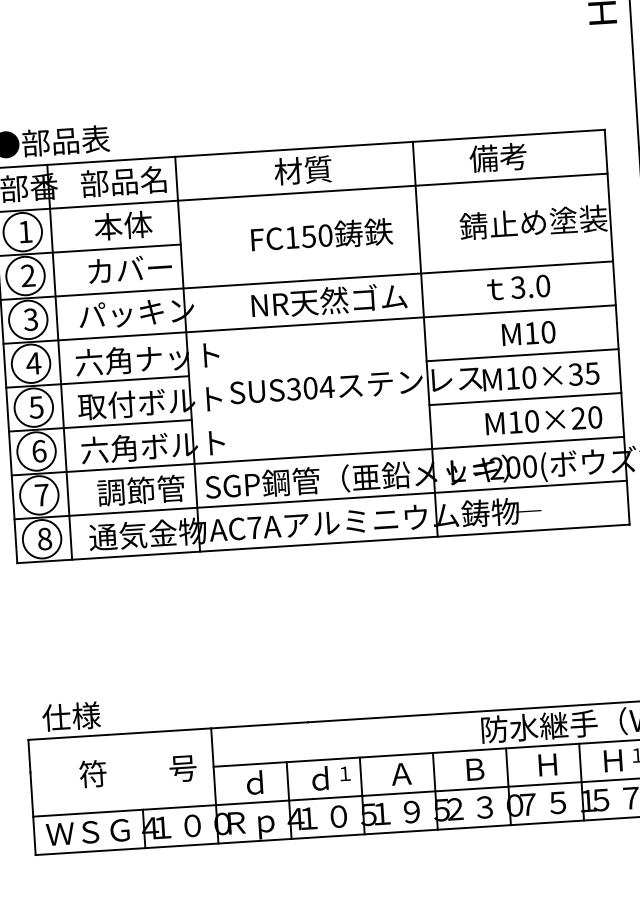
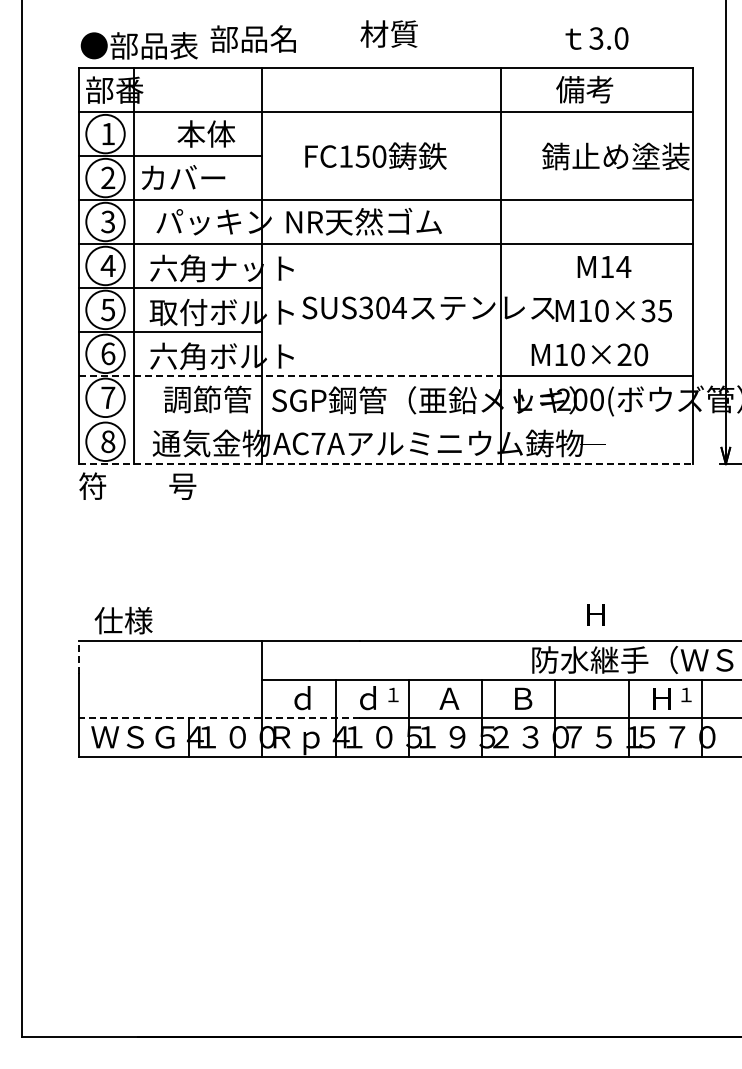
text: (302, 169) -> (388, 33), moved
text: (122, 181) -> (252, 38), moved
text: (321, 234) -> (375, 155), moved
text: (130, 268) -> (183, 177), moved
text: (518, 287) -> (596, 38), moved
text: (328, 300) -> (363, 221), moved
text: (548, 331) -> (623, 266), M10 -> M14
line: (522, 355) -> (596, 288), removed
line: (525, 399) -> (596, 332), removed
text: (543, 420) -> (589, 354), moved
line: (221, 462) -> (289, 376), solid -> dashed
line: (320, 500) -> (385, 420), removed
line: (323, 544) -> (386, 464), solid -> dashed
line: (29, 756) -> (79, 657), solid -> dashed
text: (547, 764) -> (595, 614), moved
text: (137, 770) -> (137, 485), moved
line: (172, 808) -> (218, 718), solid -> dashed

